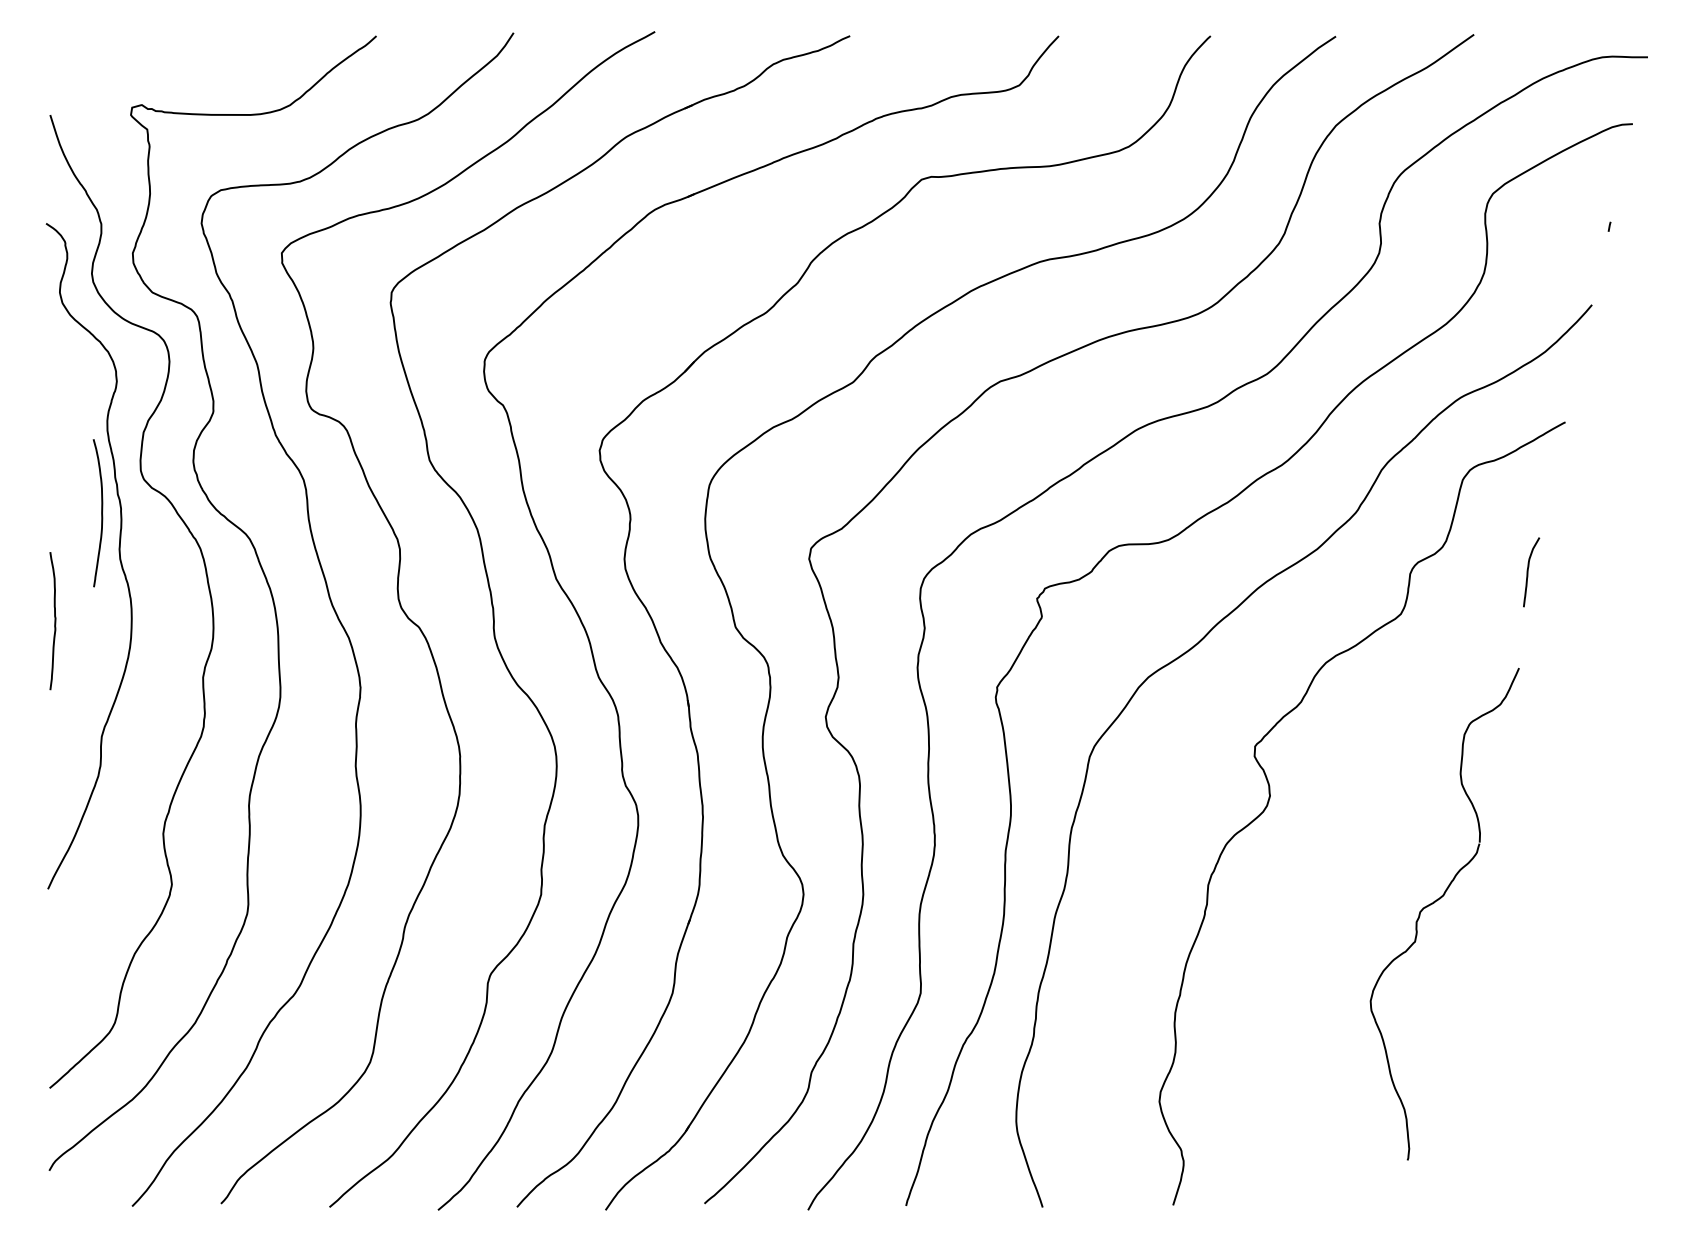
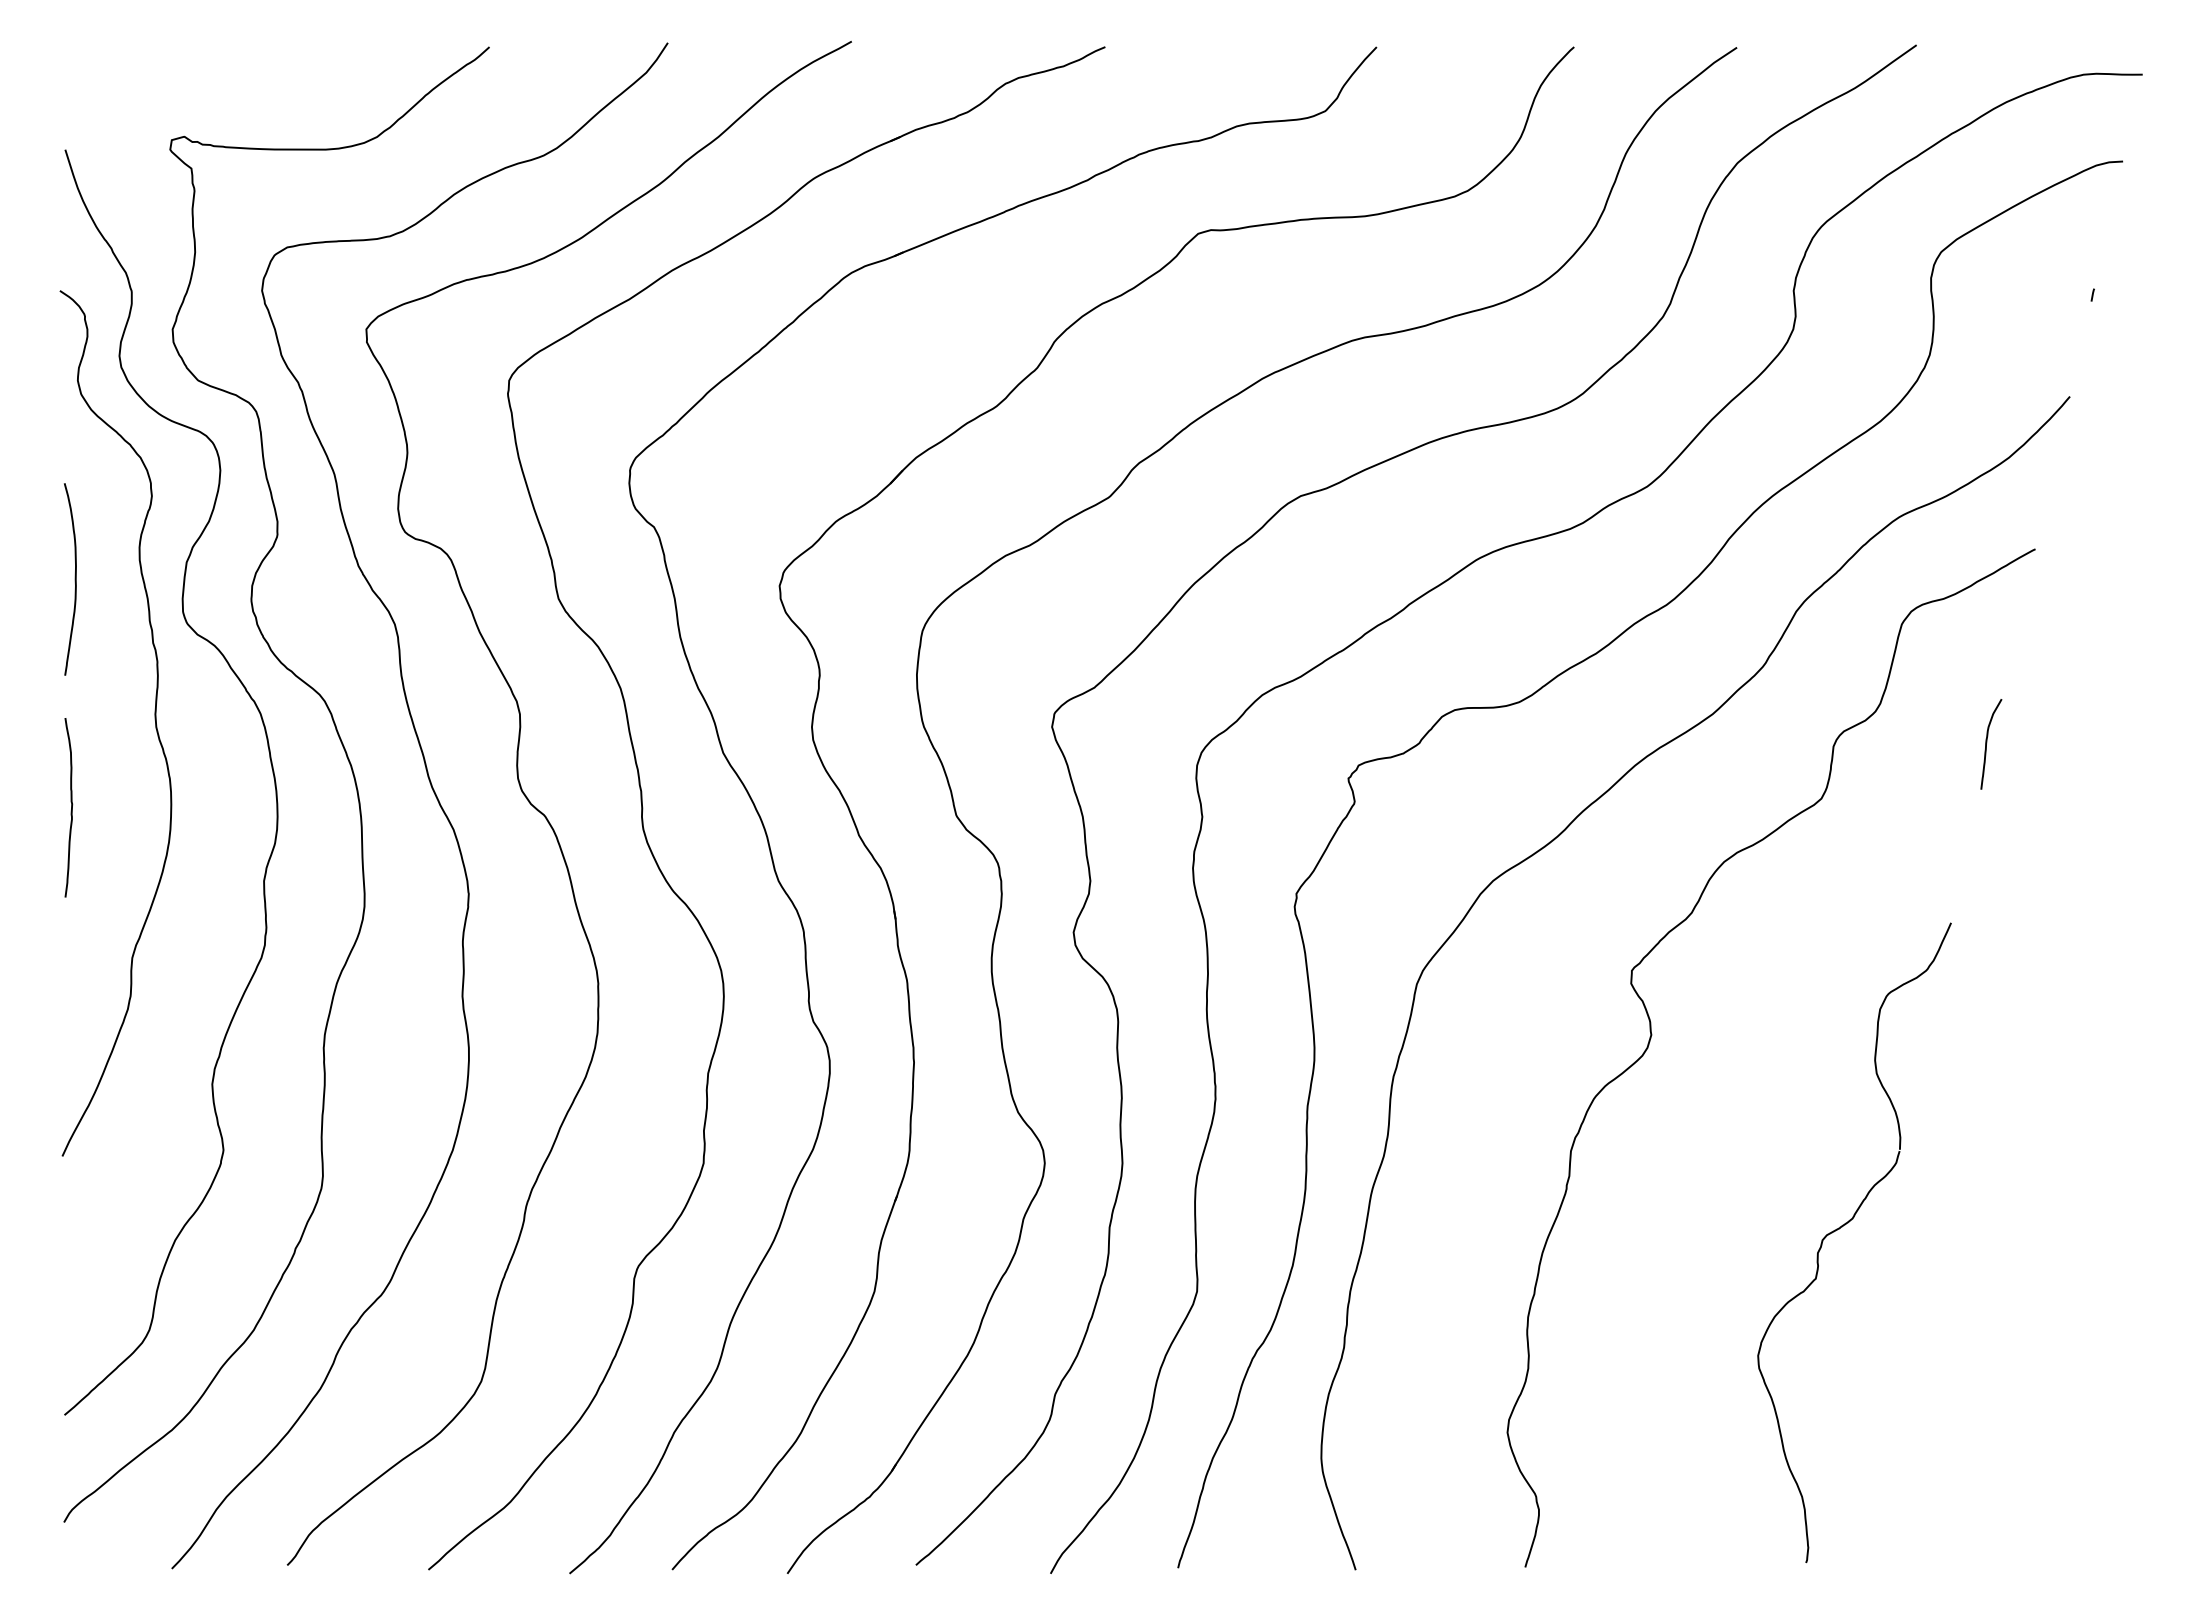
curve: (101, 513) -> (74, 579), moved
part: (1435, 902) -> (1842, 1227), moved

